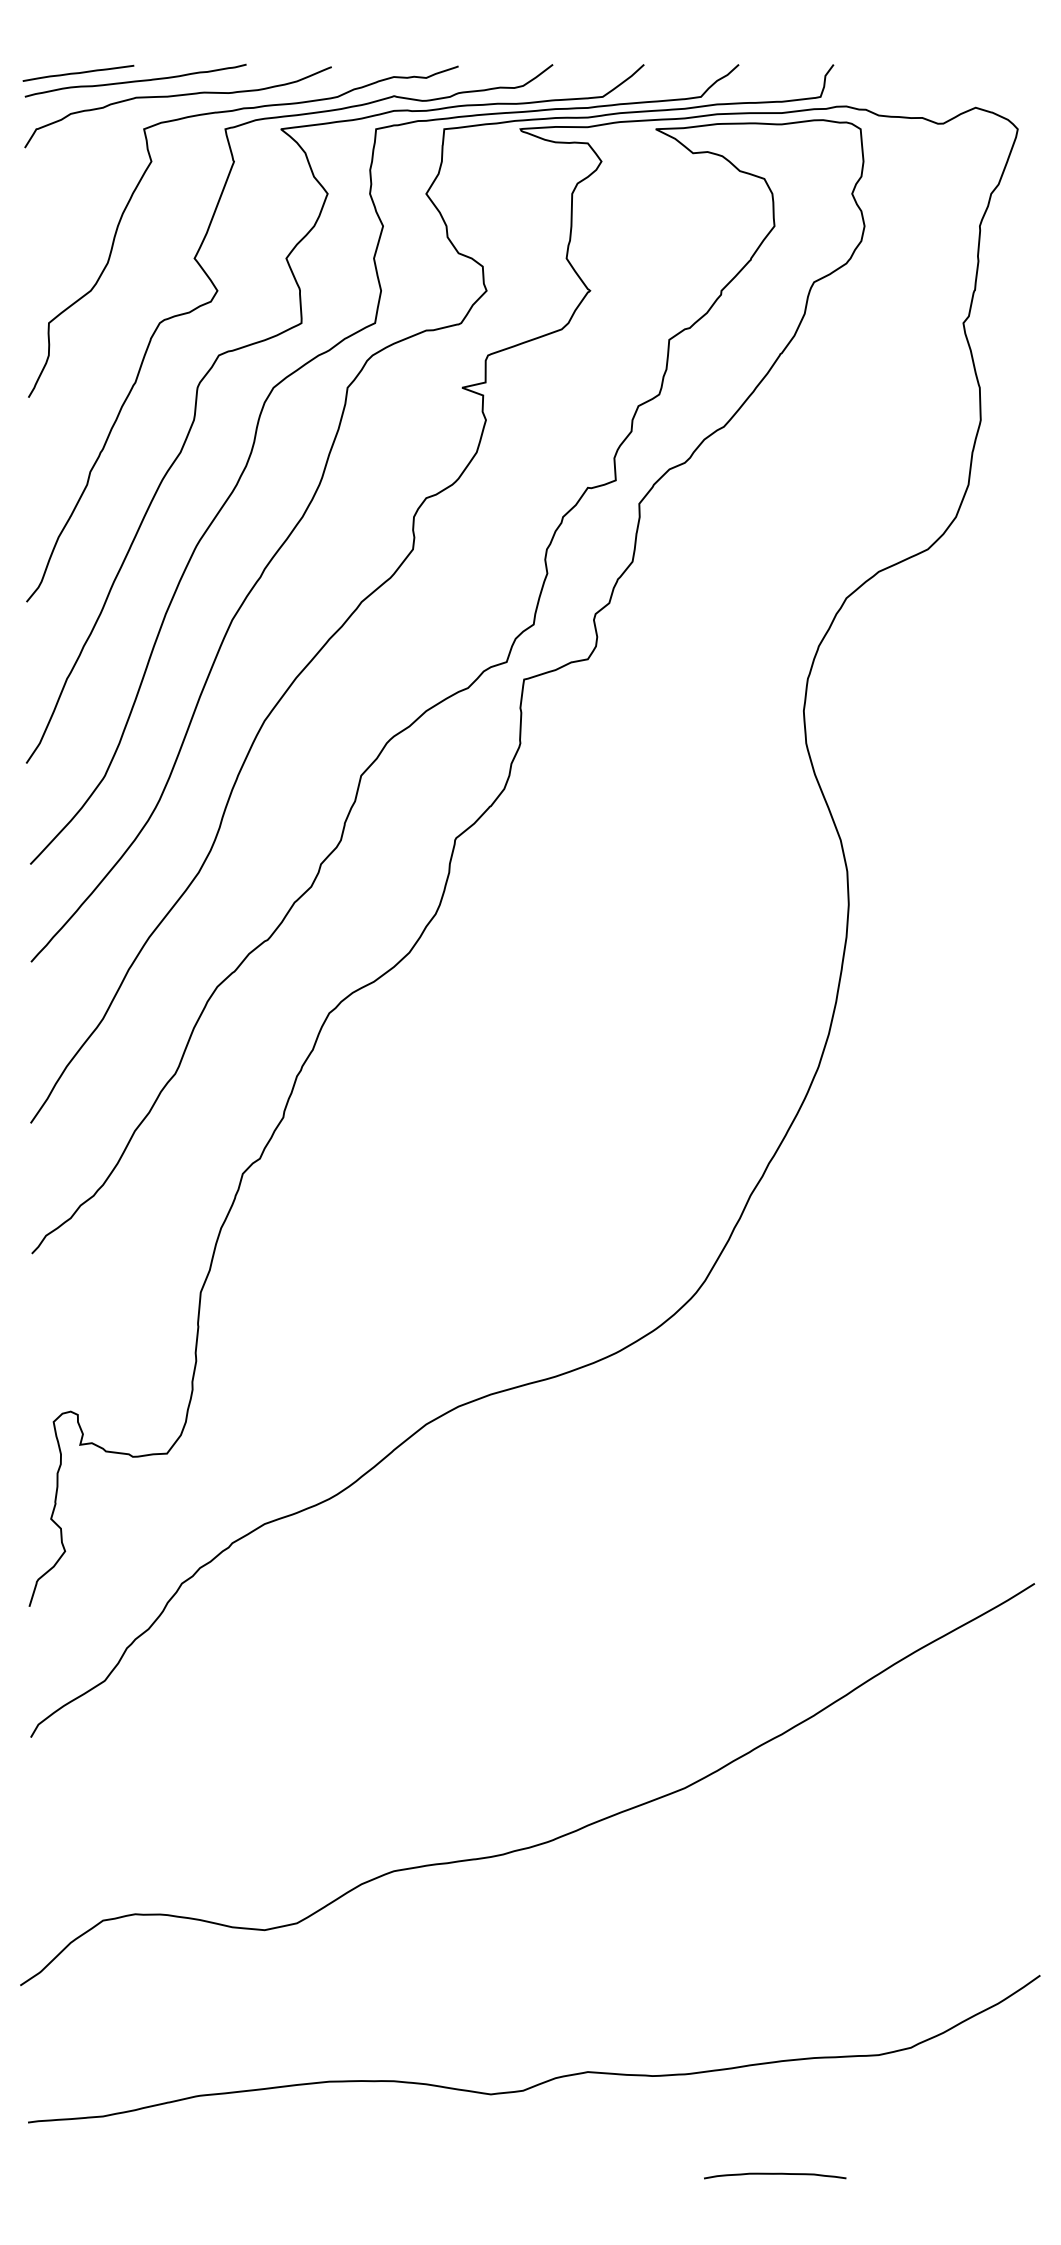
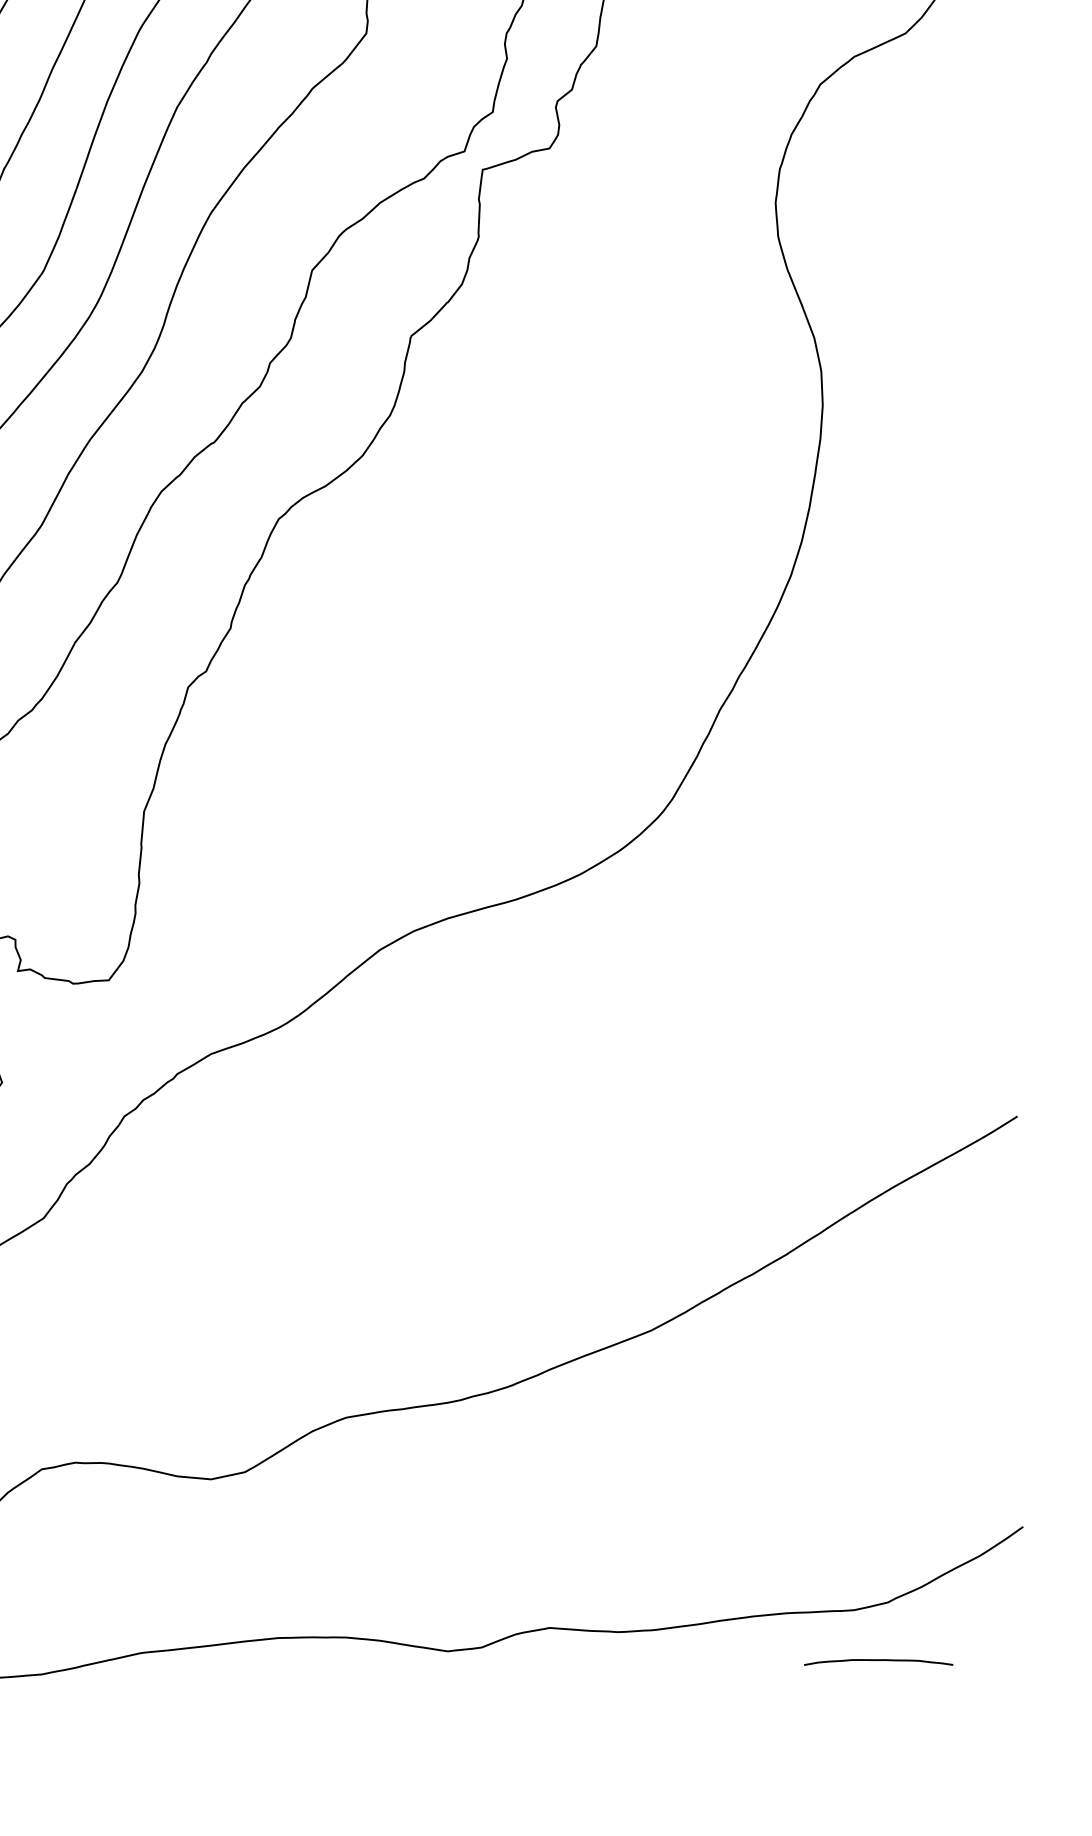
curve: (775, 2174) -> (878, 1660), moved

